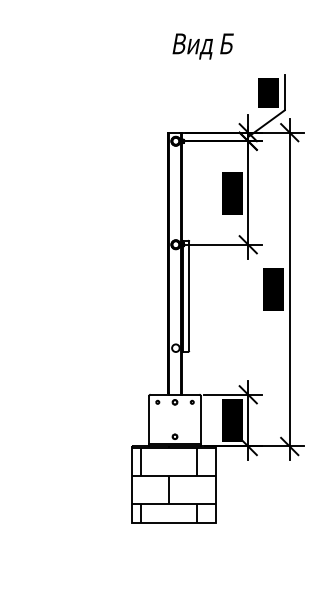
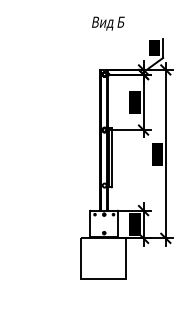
text: (203, 46) -> (108, 23), moved
hatch: (173, 484) -> (103, 258), removed

